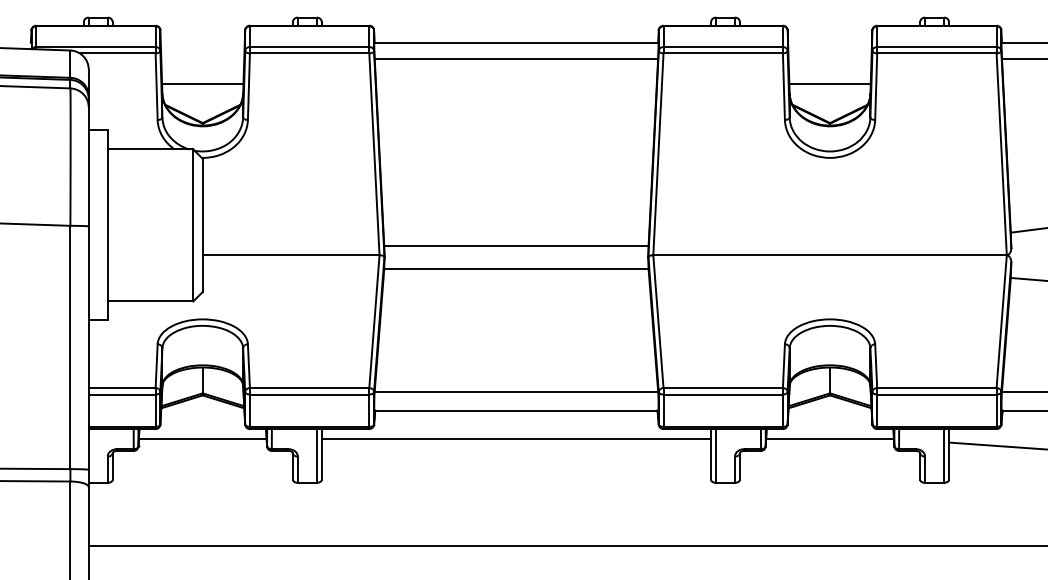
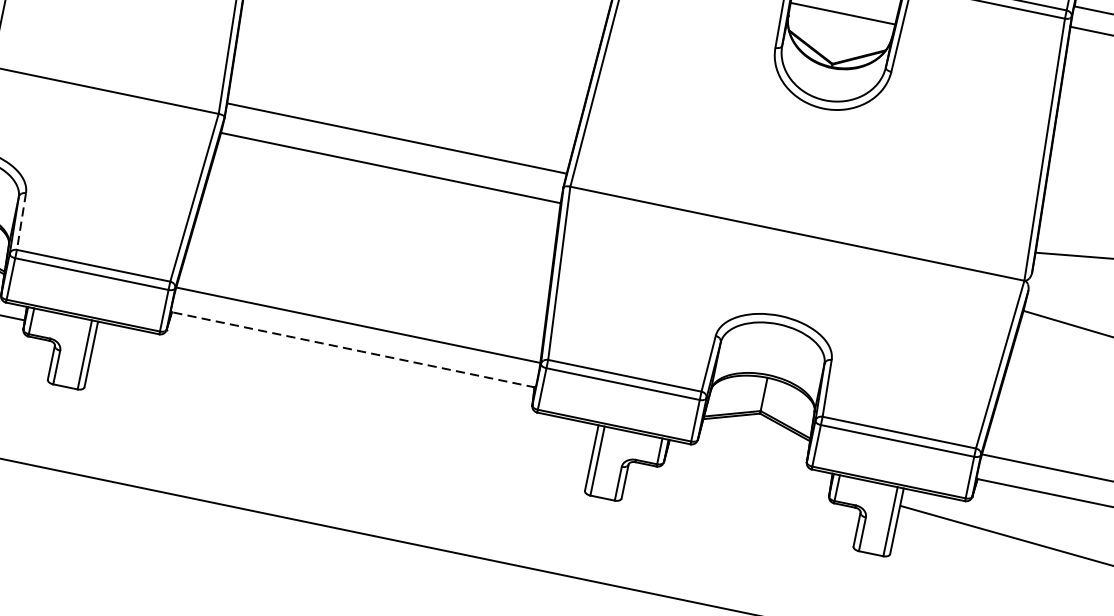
line: (248, 366) -> (20, 221), solid -> dashed
line: (516, 410) -> (353, 349), solid -> dashed
line: (516, 439) -> (345, 386), removed
line: (830, 439) -> (748, 470), removed

